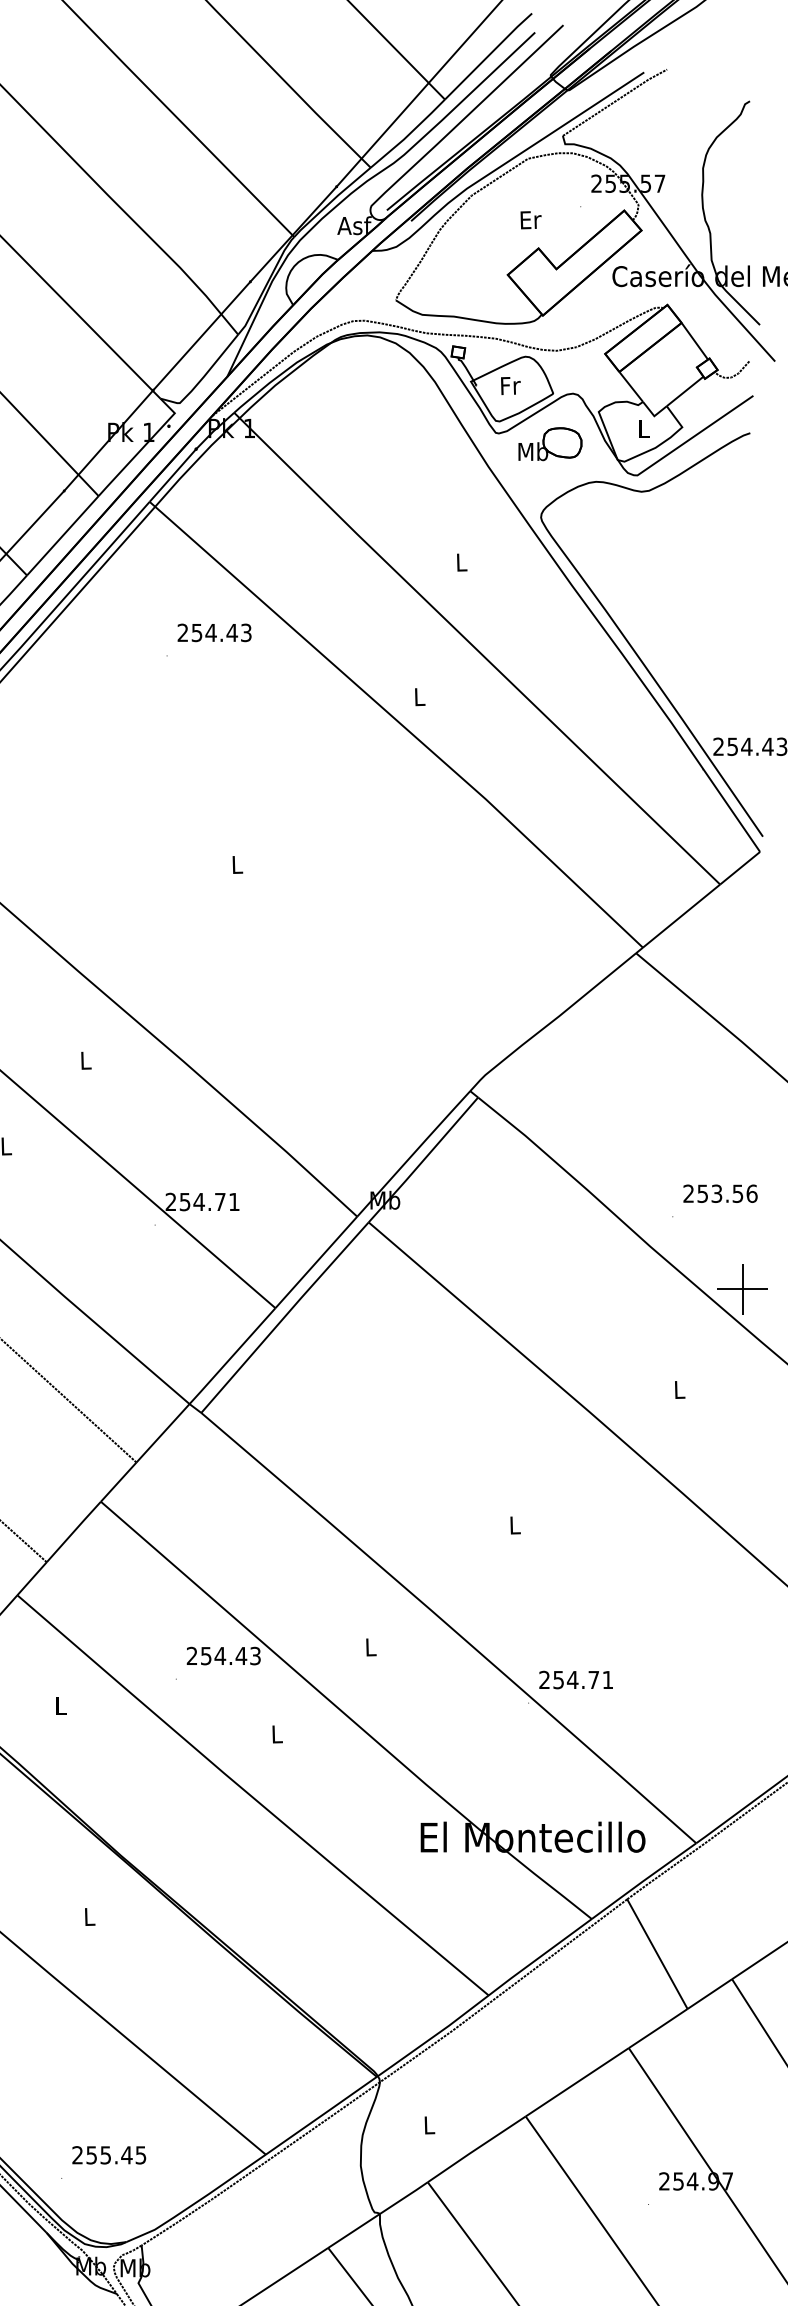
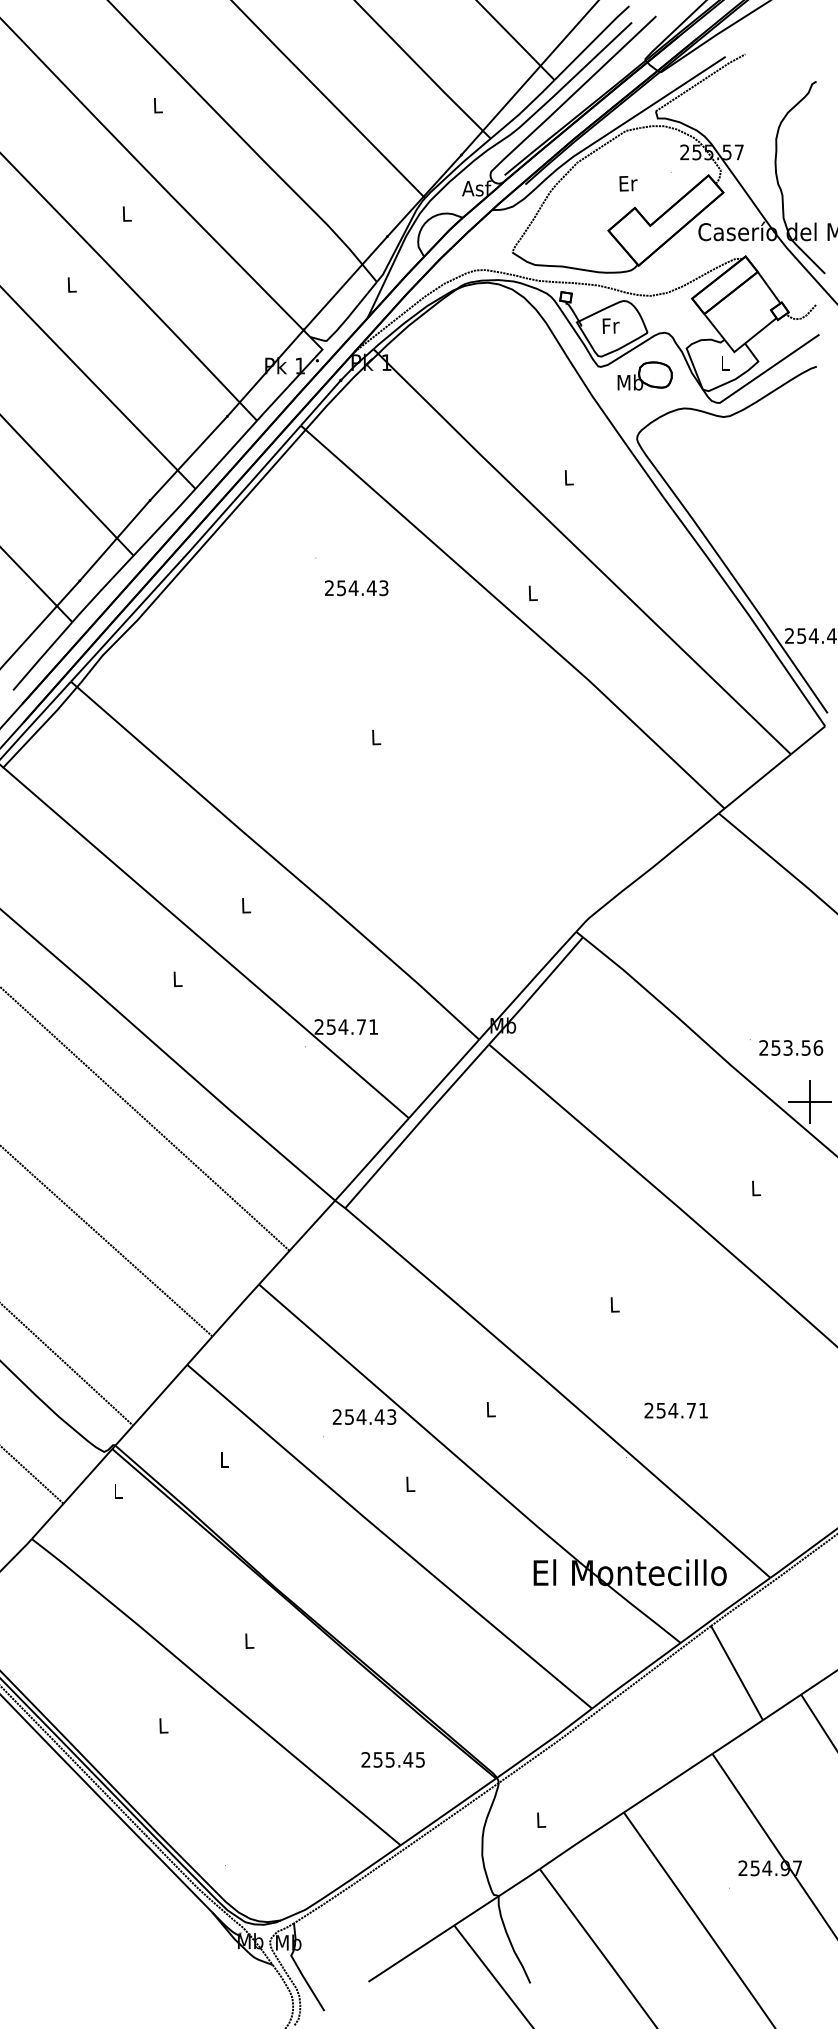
text: (214, 633) -> (356, 588), moved
text: (720, 1193) -> (791, 1047), moved
text: (575, 1679) -> (675, 1410), moved
text: (108, 2154) -> (392, 1759), moved

